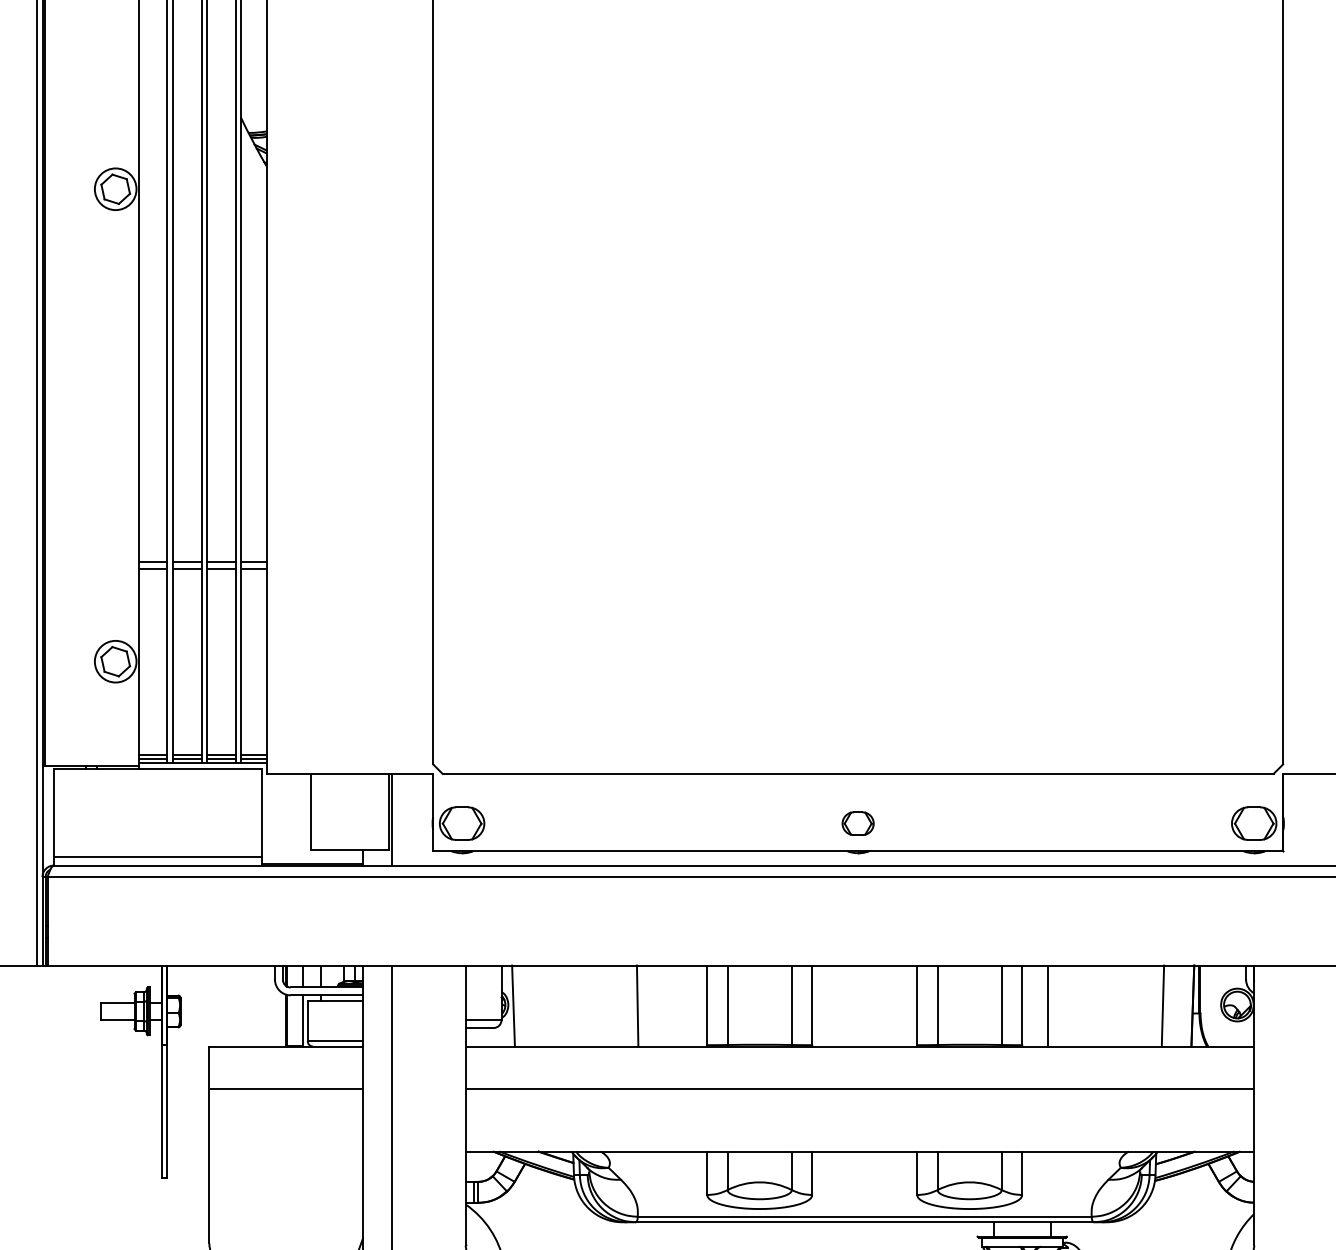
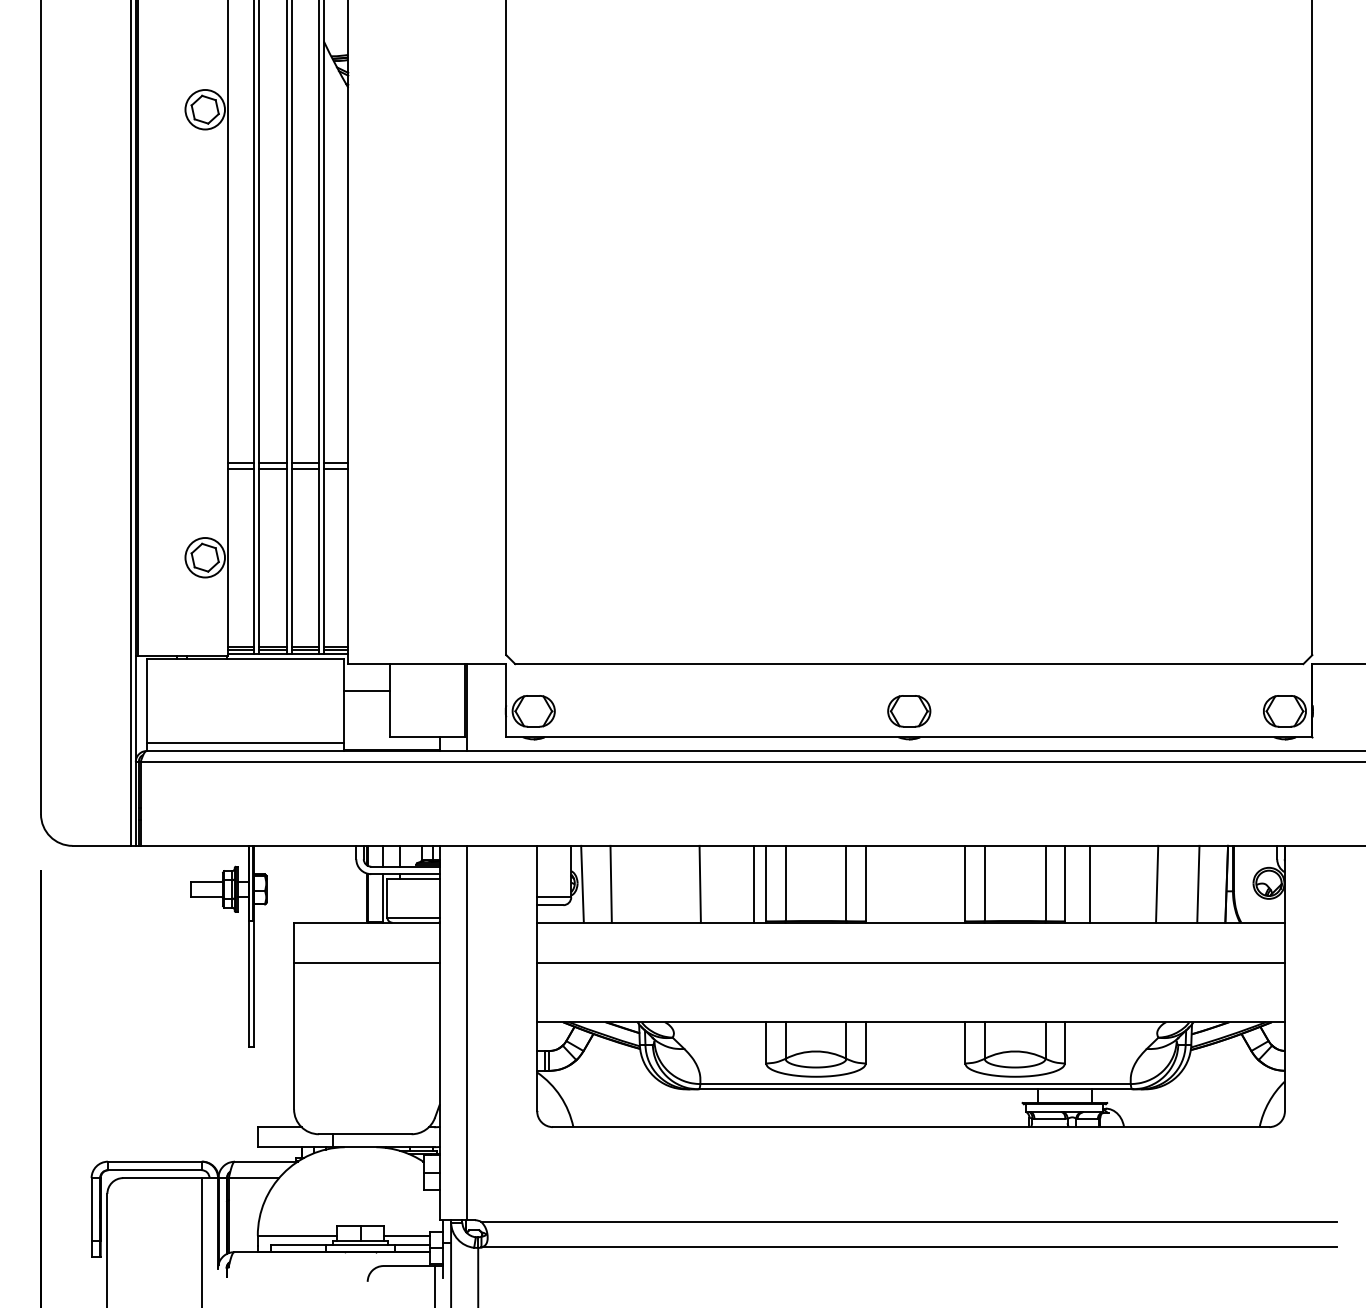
line: (286, 802) -> (367, 691), added
part: (858, 823) -> (909, 711), size x1.43
line: (543, 1005) -> (610, 883), added
line: (693, 1005) -> (753, 883), added
line: (1119, 1005) -> (1157, 883), added

